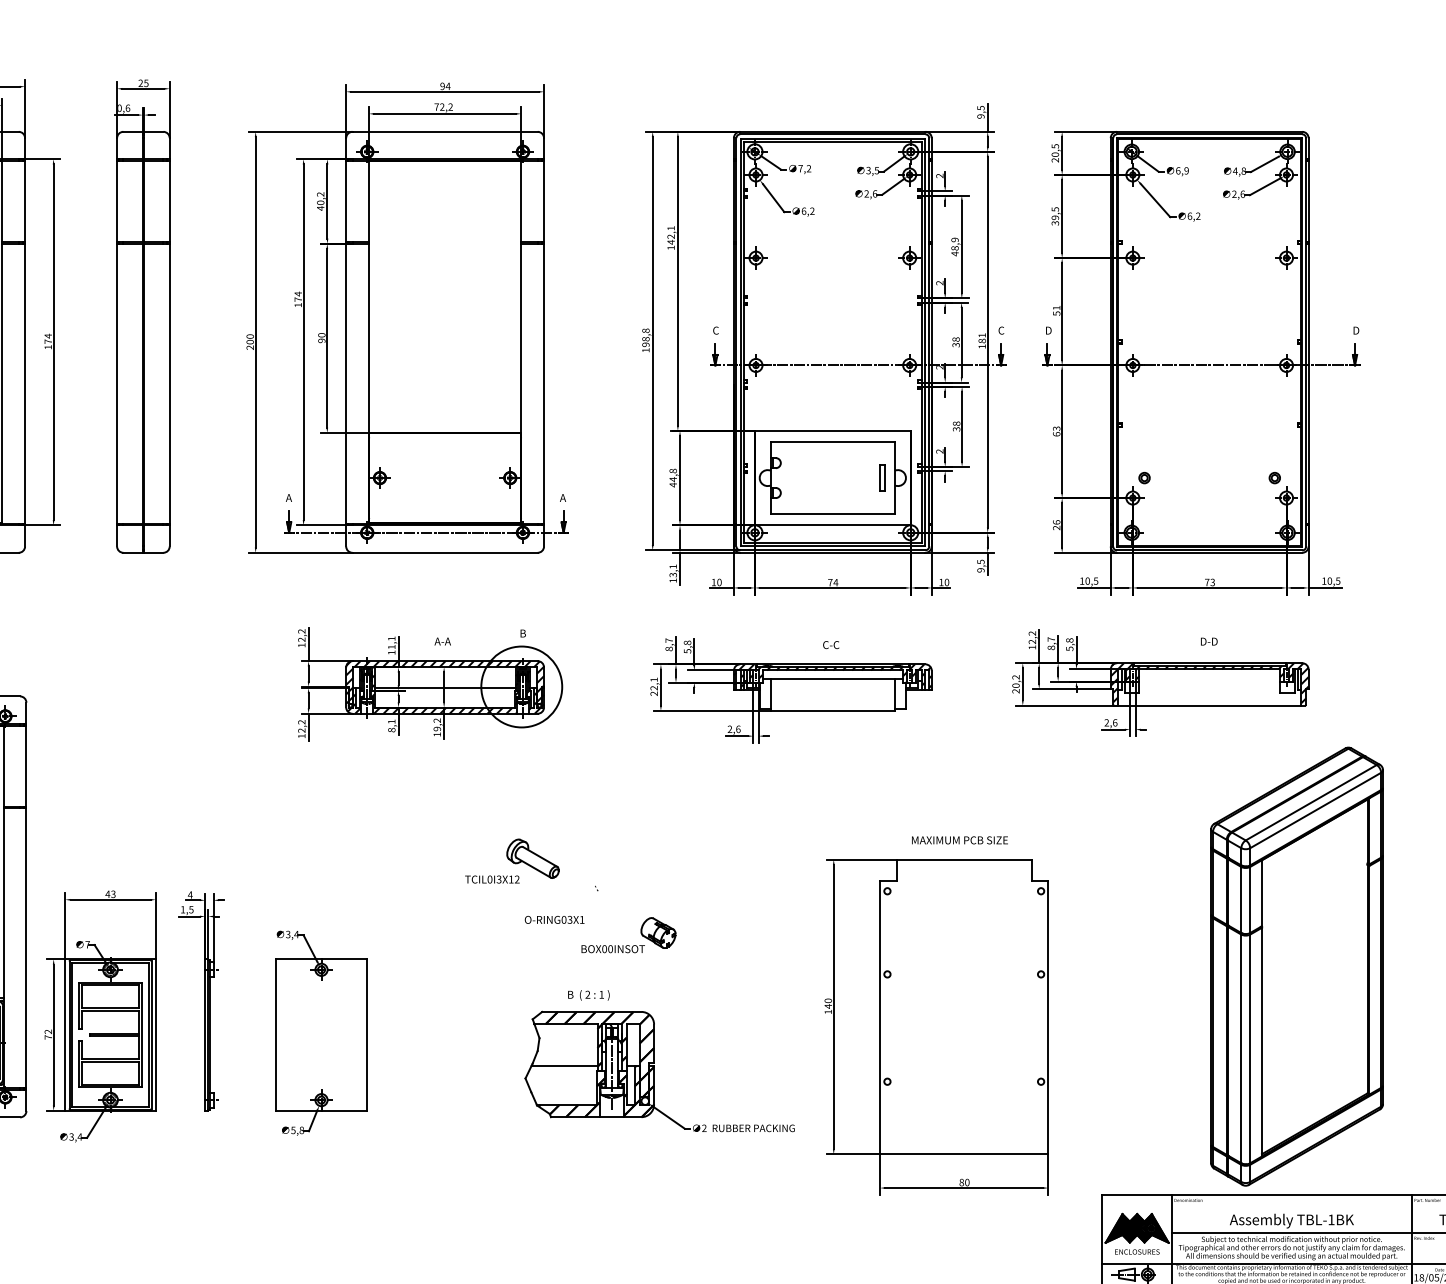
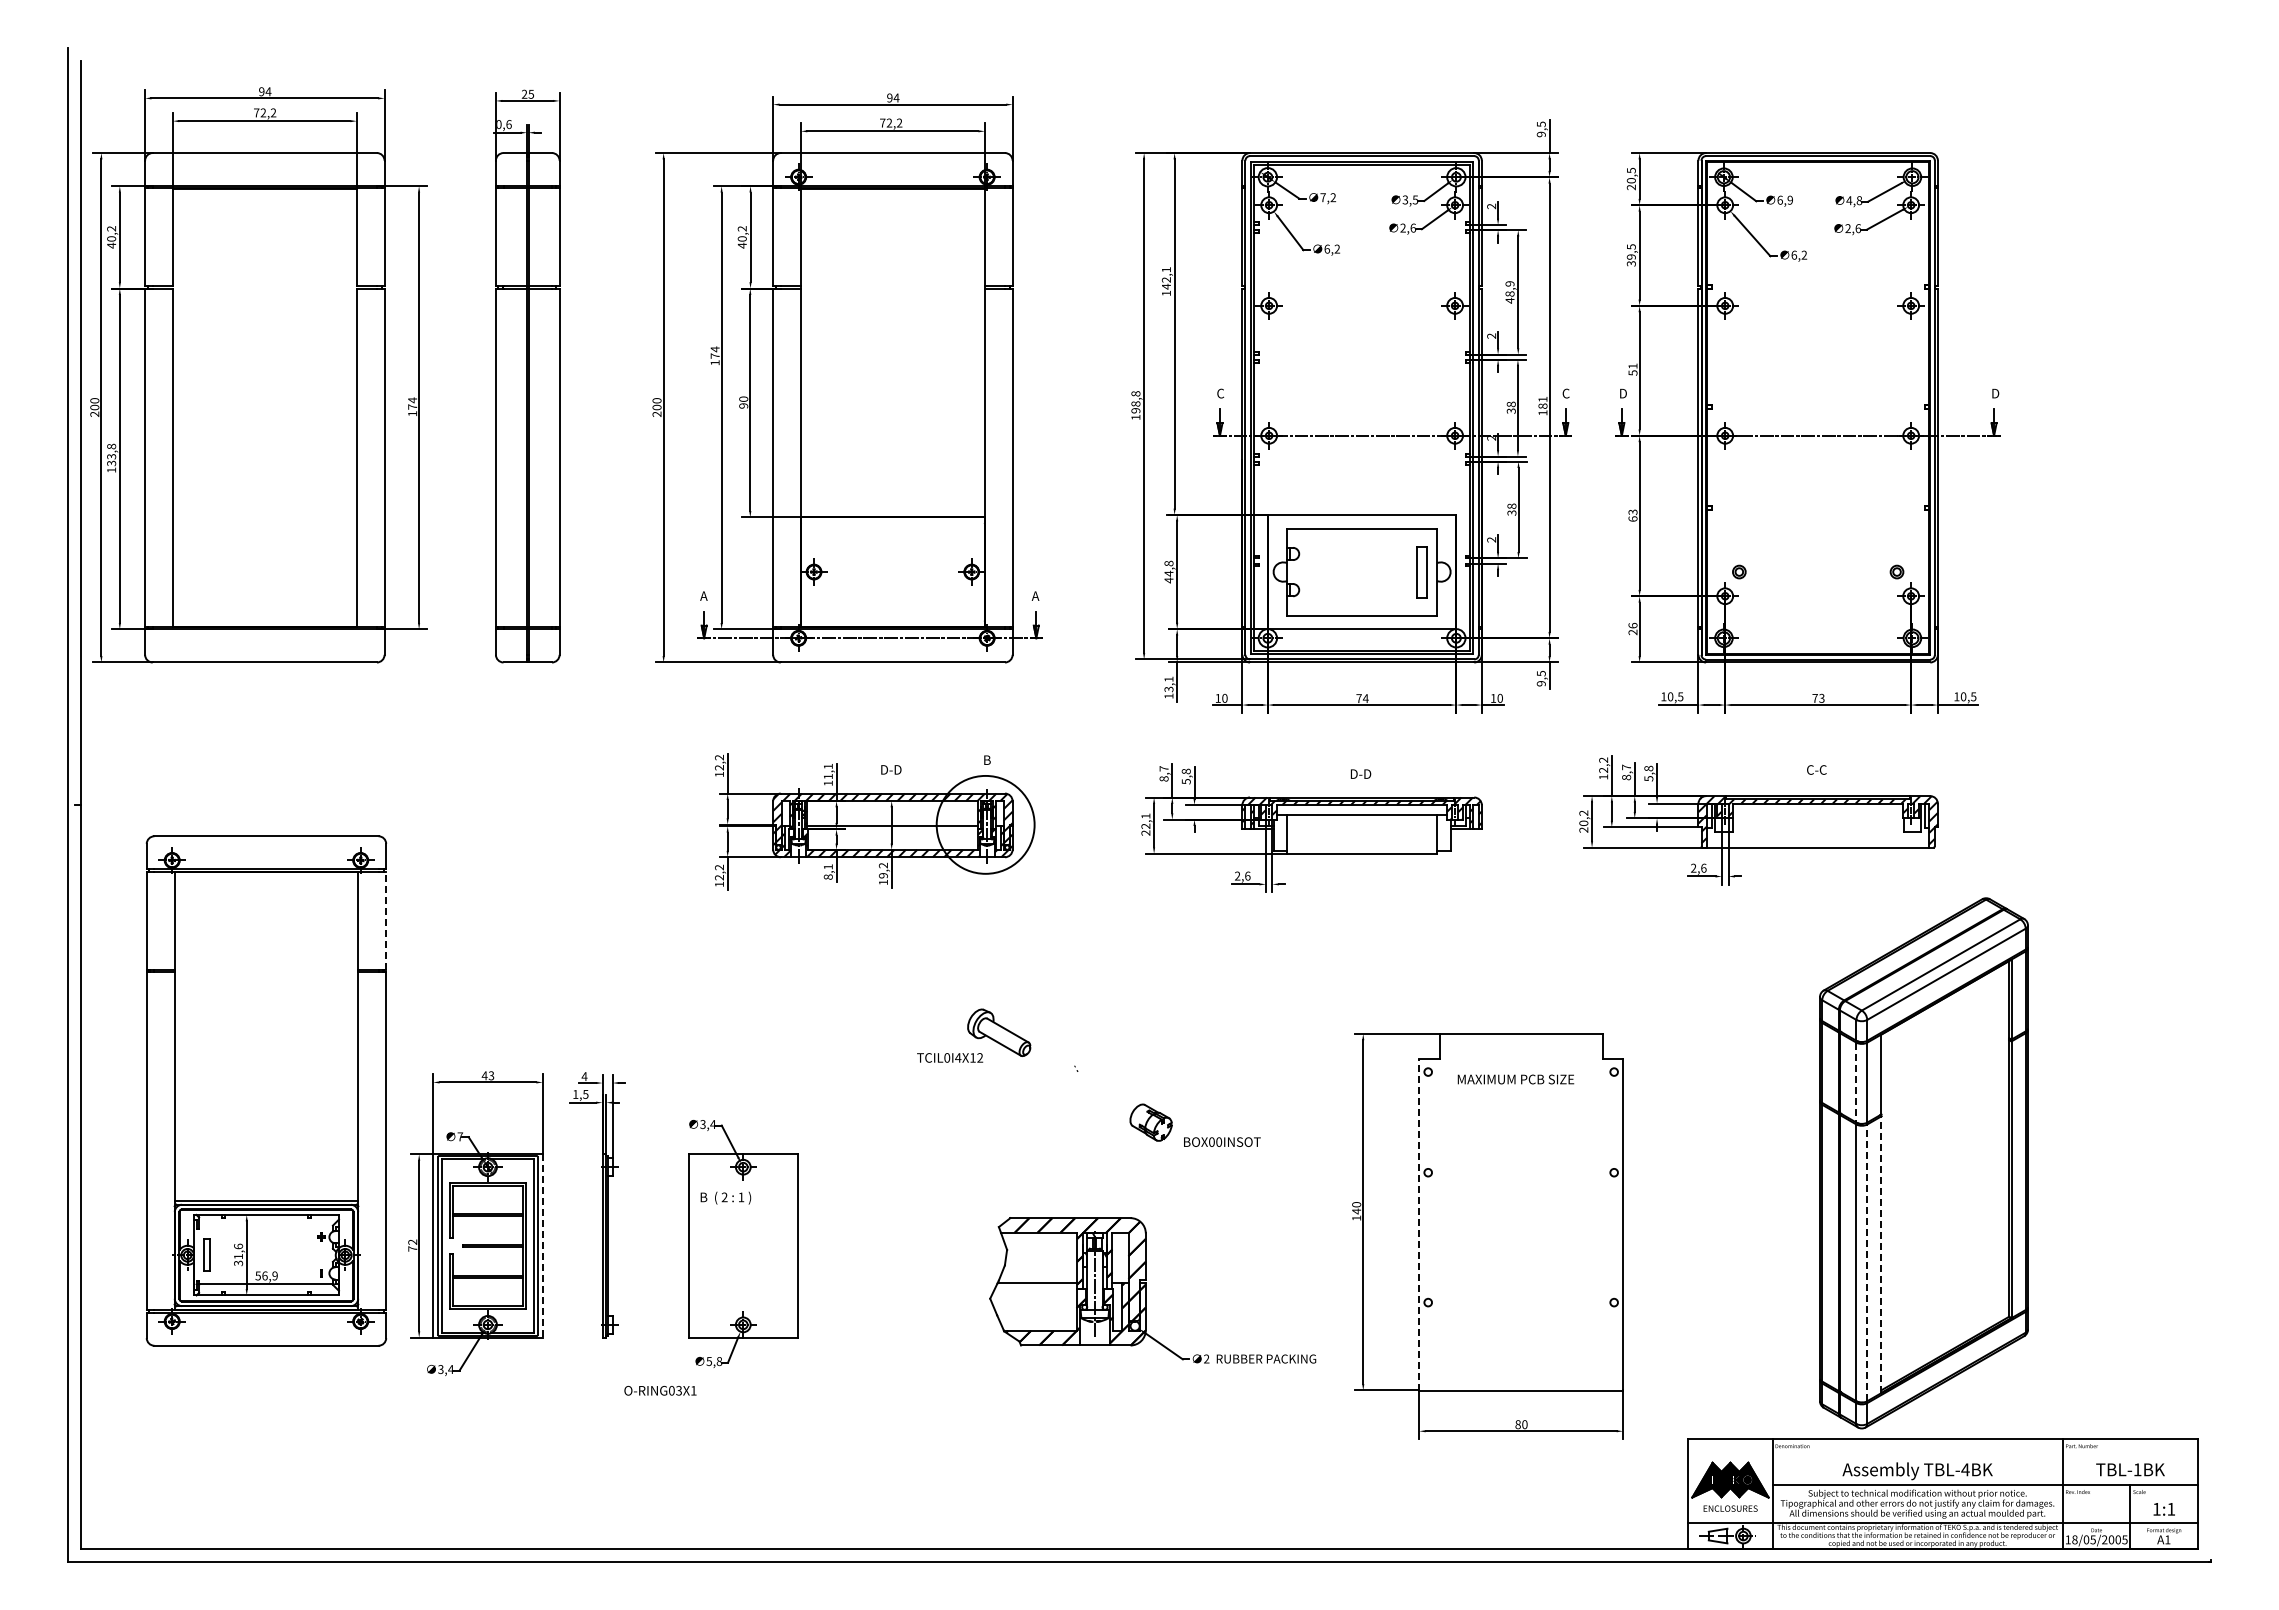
part: (881, 477) -> (1421, 571), size x1.6
text: (443, 641) -> (890, 769), A-A -> D-D
text: (1209, 641) -> (1817, 769), D-D -> C-C
text: (831, 644) -> (1360, 773), C-C -> D-D
line: (26, 766) -> (386, 920), solid -> dashed
text: (959, 840) -> (1515, 1079), moved
text: (499, 879) -> (958, 1057), TCIL0I3X12 -> TCIL0I4X12
line: (1241, 899) -> (1856, 1082), solid -> dashed
text: (554, 919) -> (660, 1390), moved
text: (613, 948) -> (1222, 1141), moved
text: (588, 994) -> (725, 1197), moved
line: (880, 1017) -> (1419, 1224), solid -> dashed
line: (155, 1035) -> (542, 1246), solid -> dashed
line: (1262, 1041) -> (1881, 1254), solid -> dashed
line: (1250, 1048) -> (1867, 1262), solid -> dashed
text: (1331, 1219) -> (1965, 1469), TBL-1BK -> TBL-4BK

